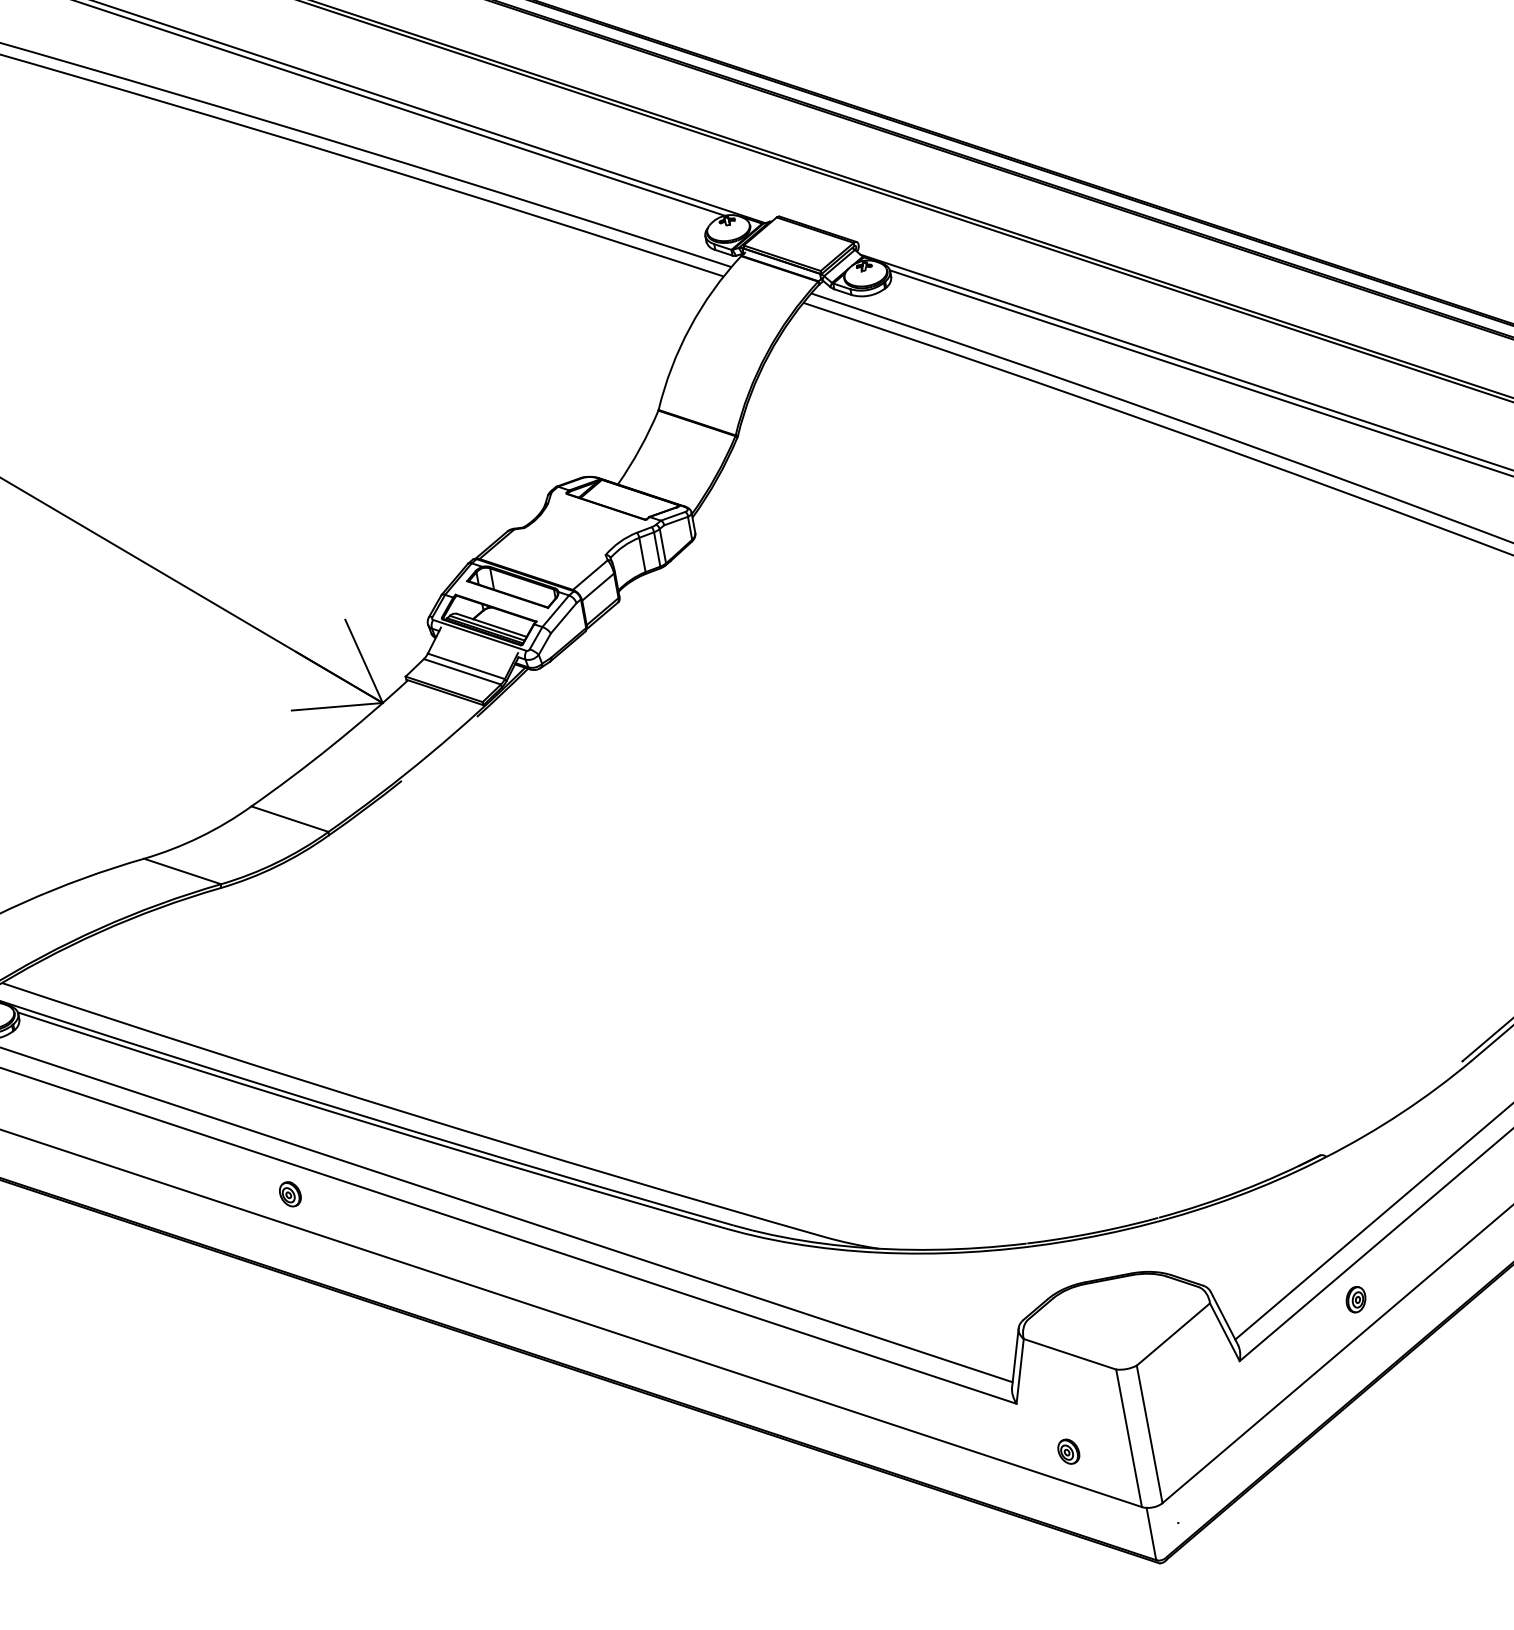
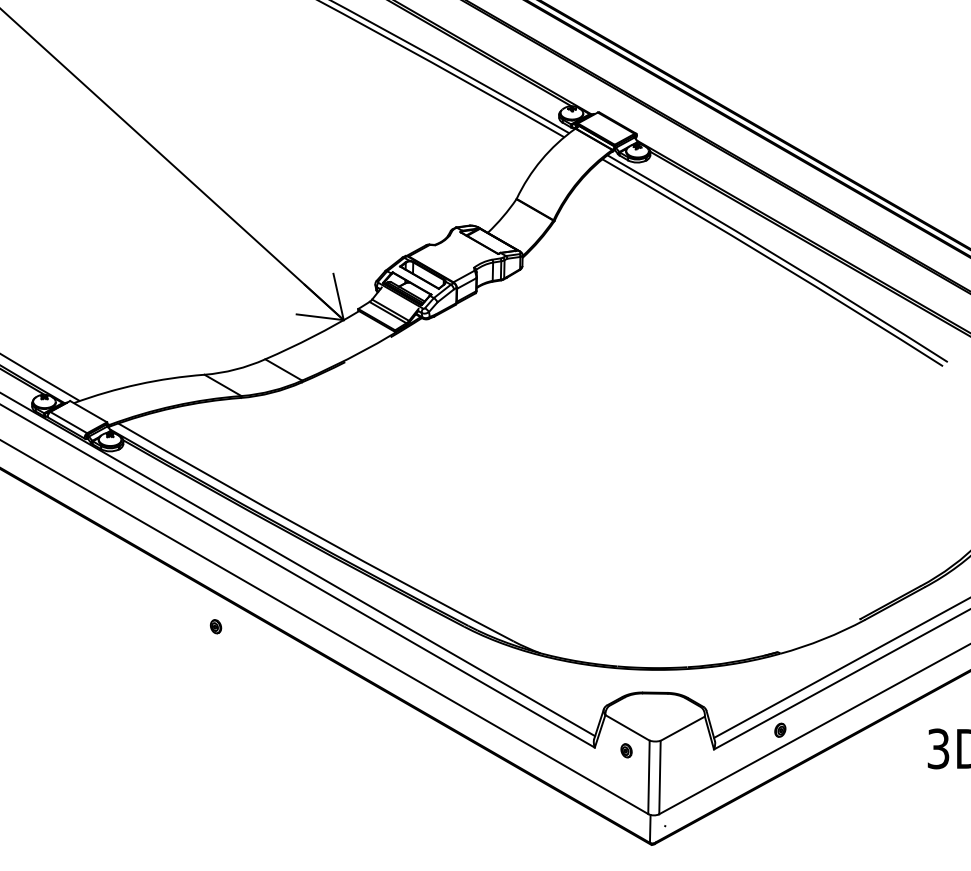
part: (289, 1194) -> (215, 626), moved
part: (1068, 1451) -> (626, 750), moved

